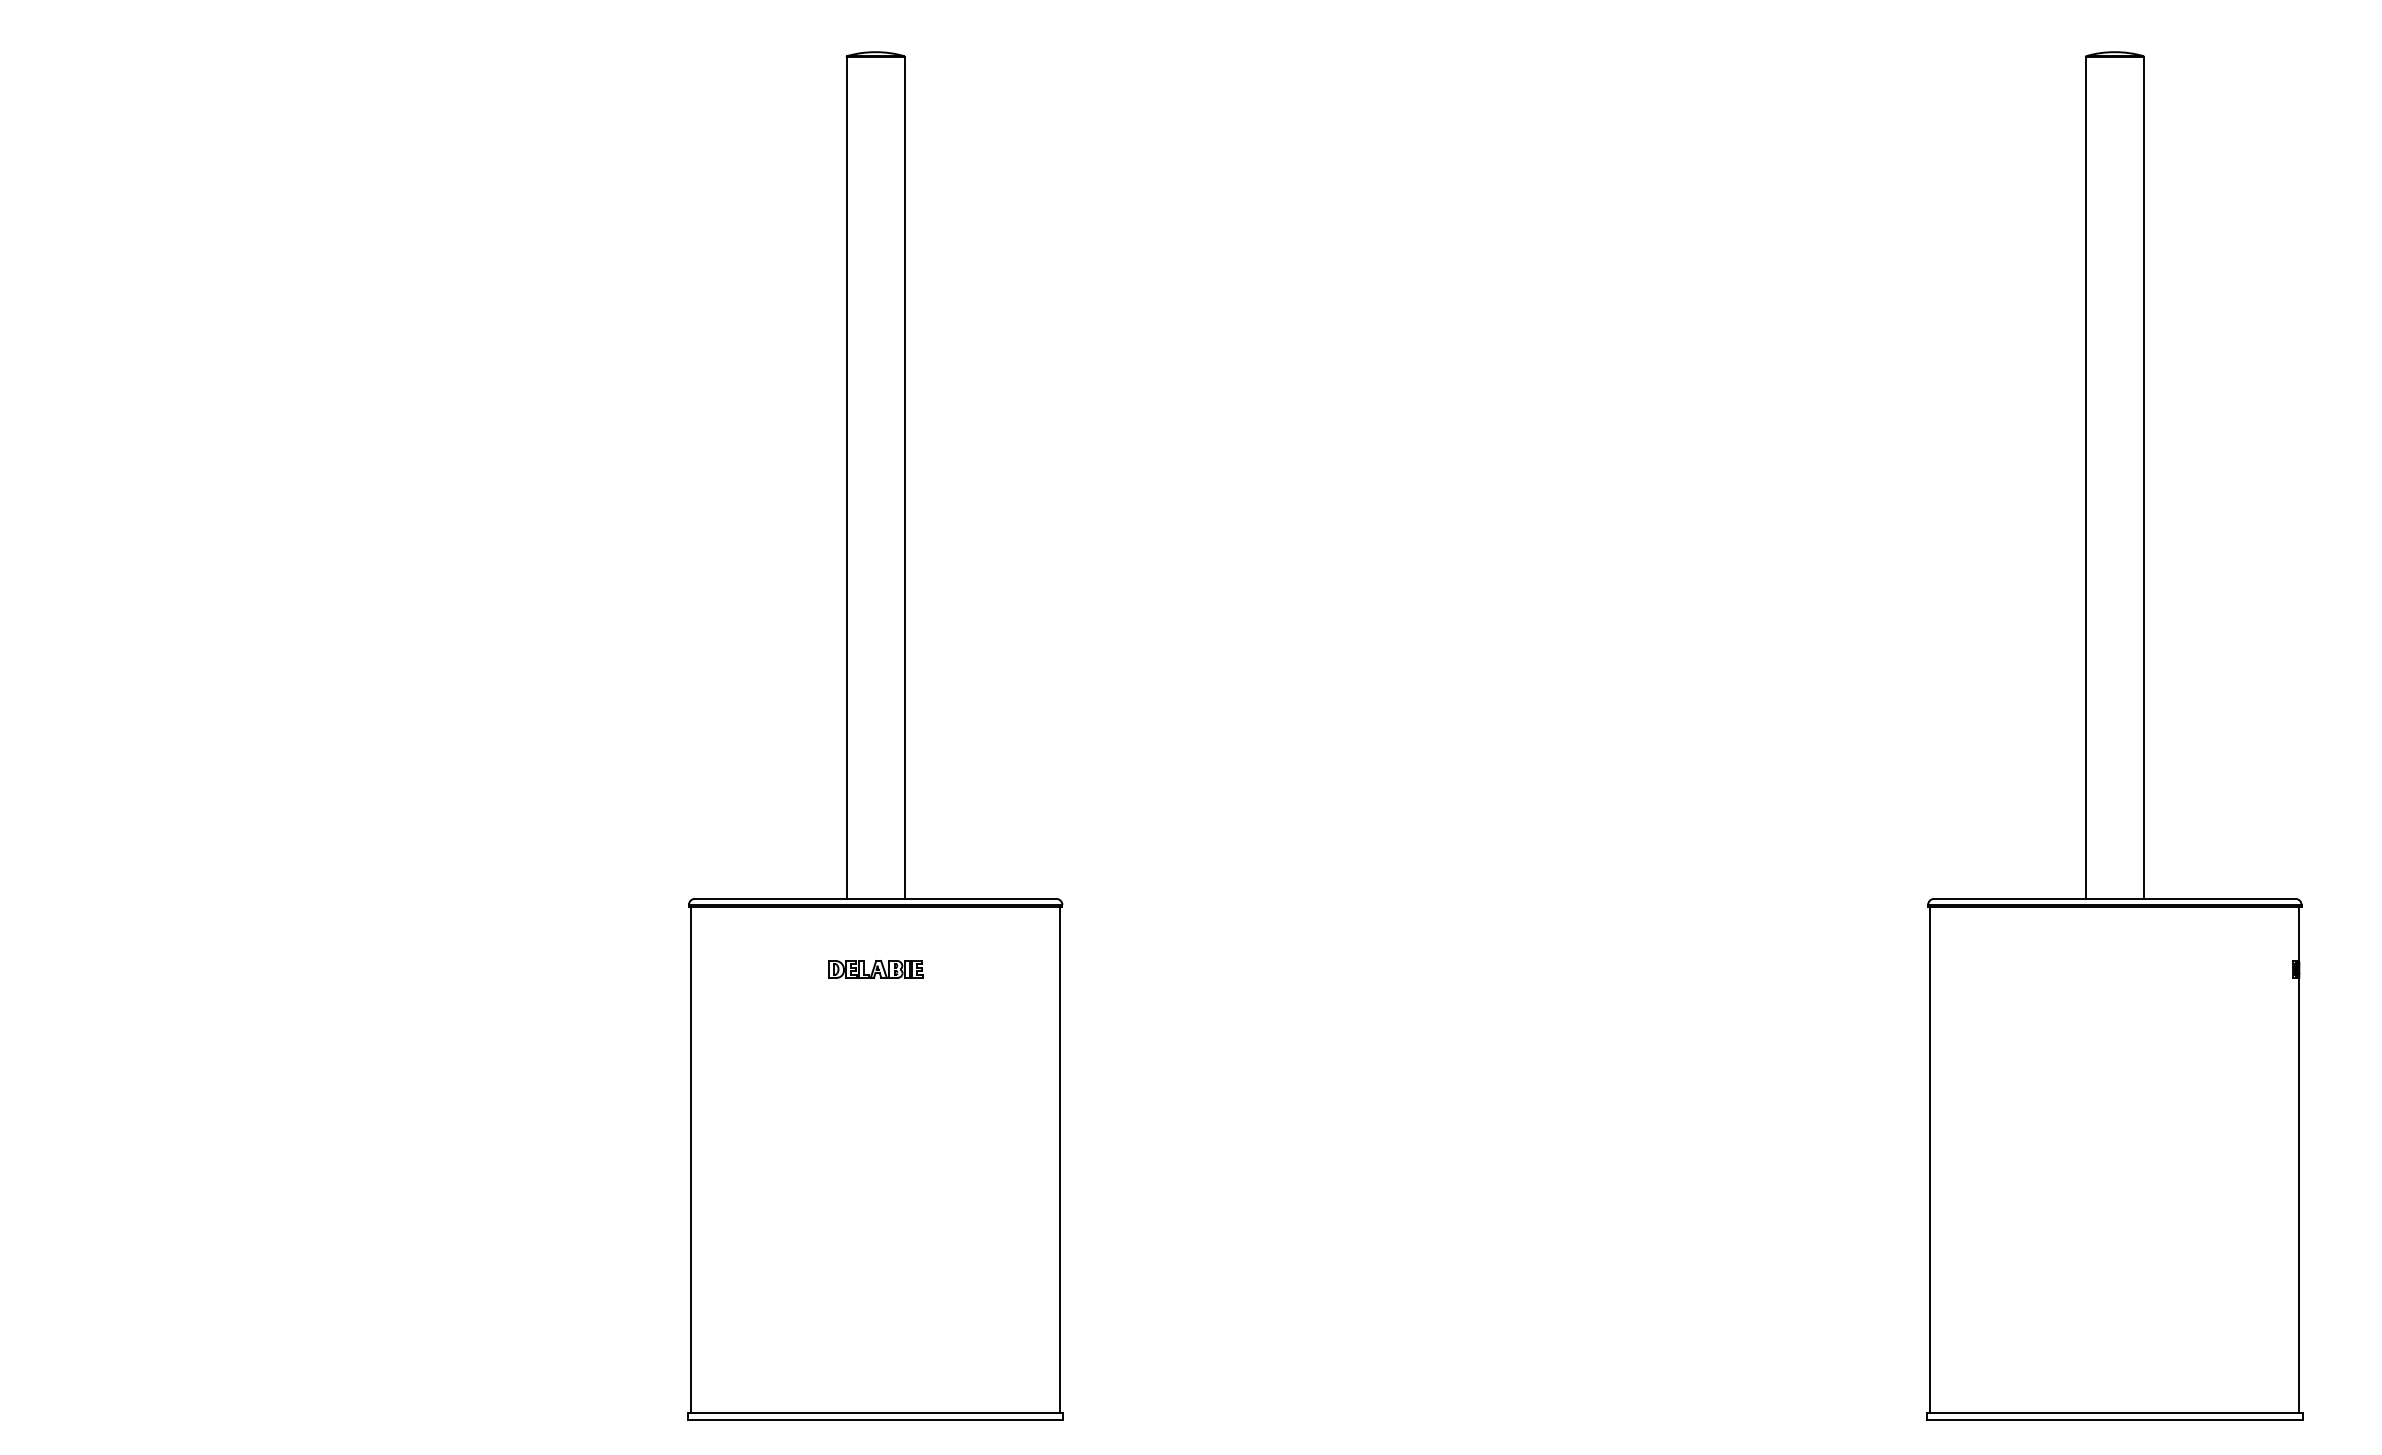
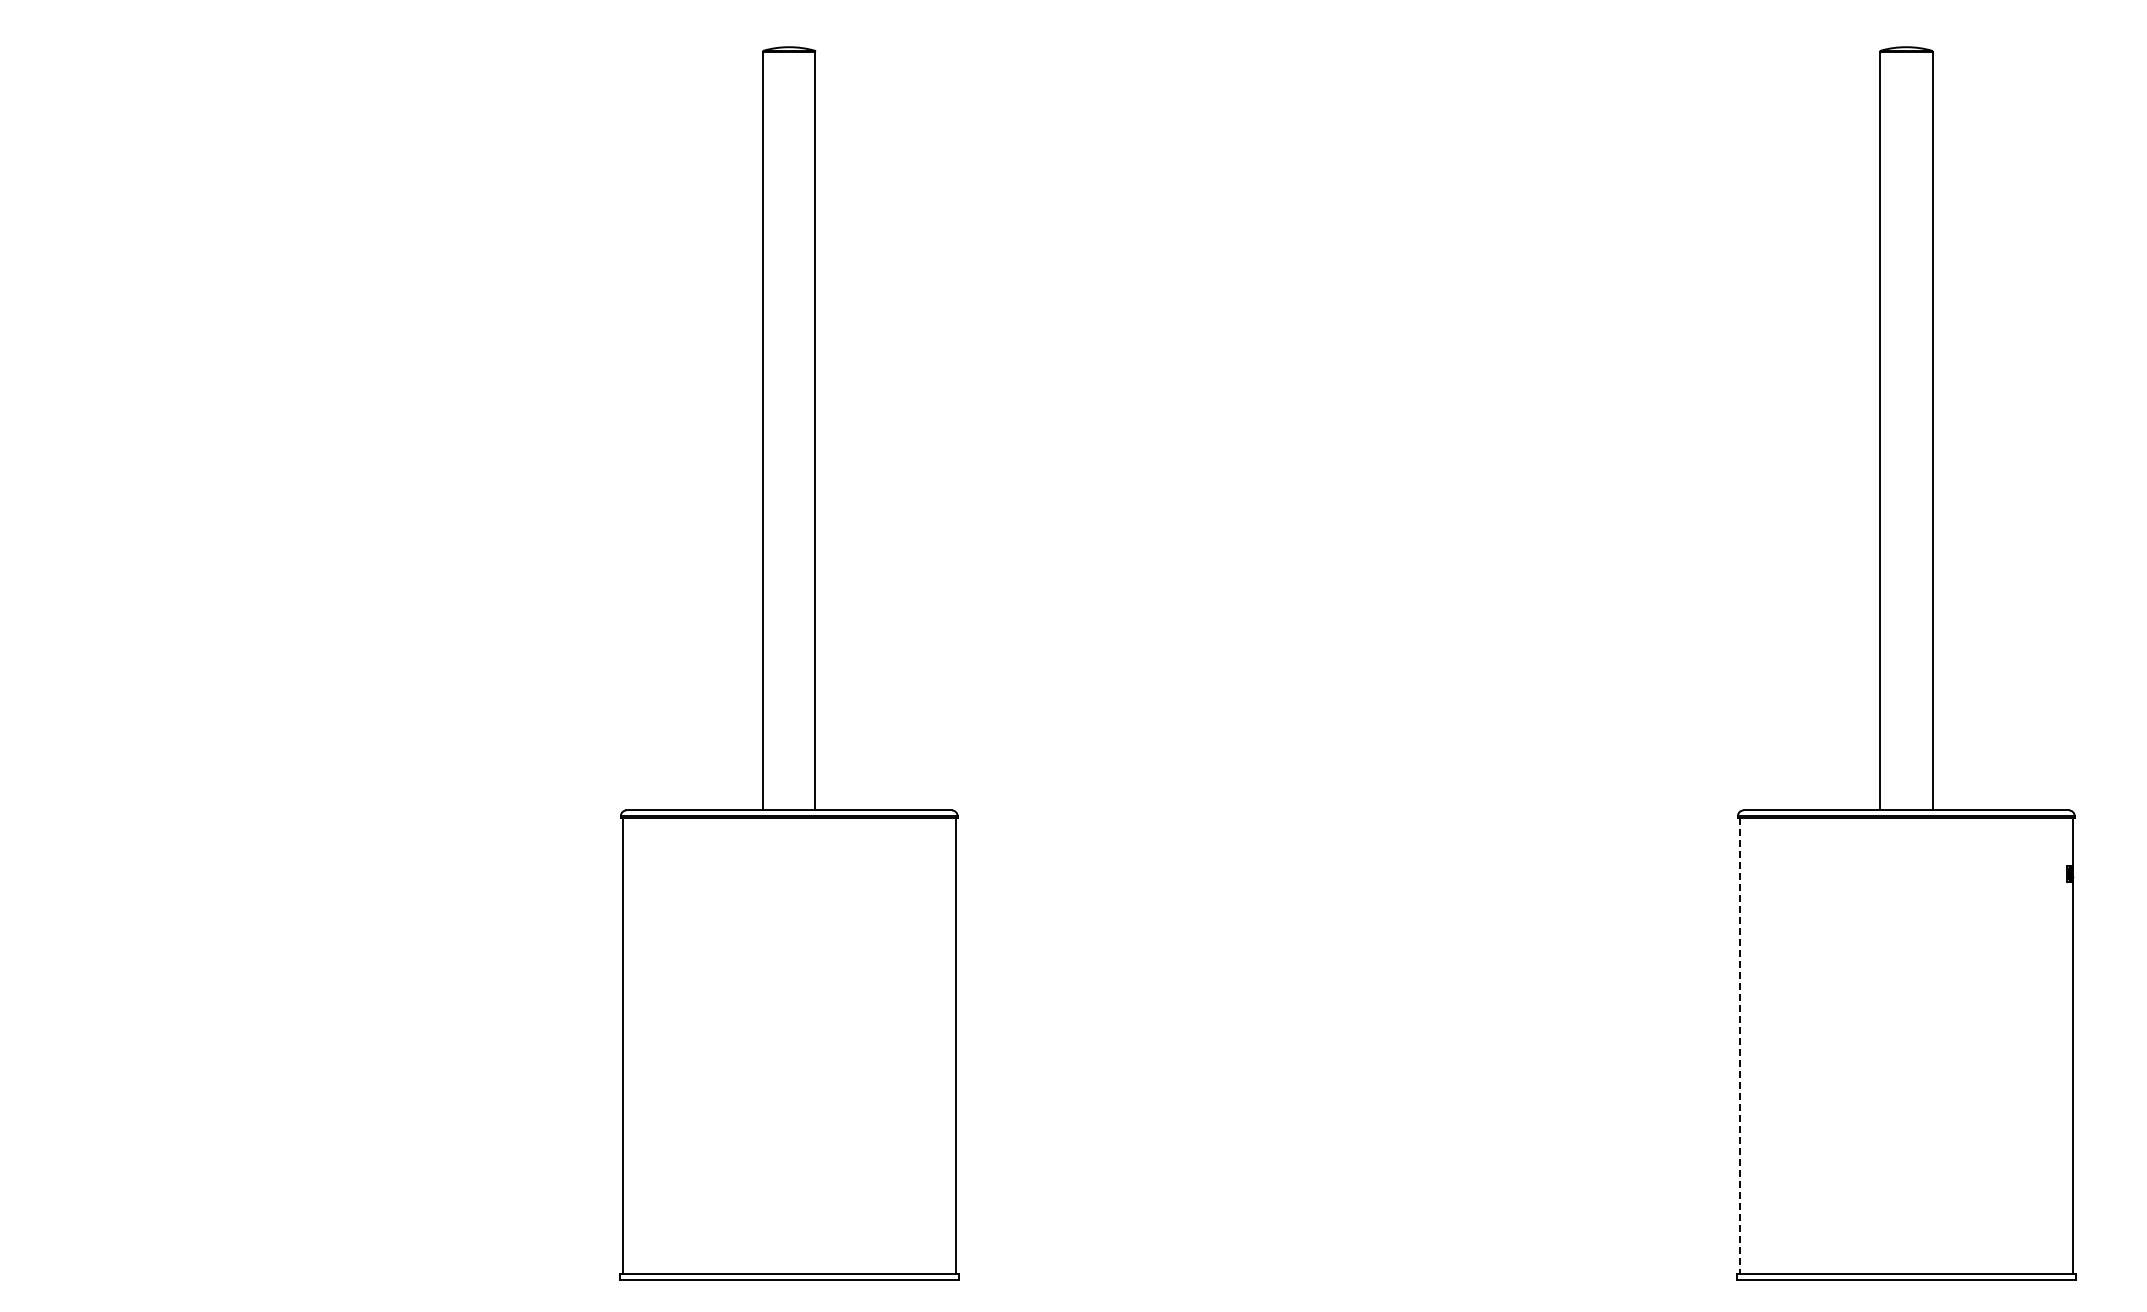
part: (875, 968) -> (789, 873), removed
line: (1930, 1160) -> (1740, 1046), solid -> dashed

